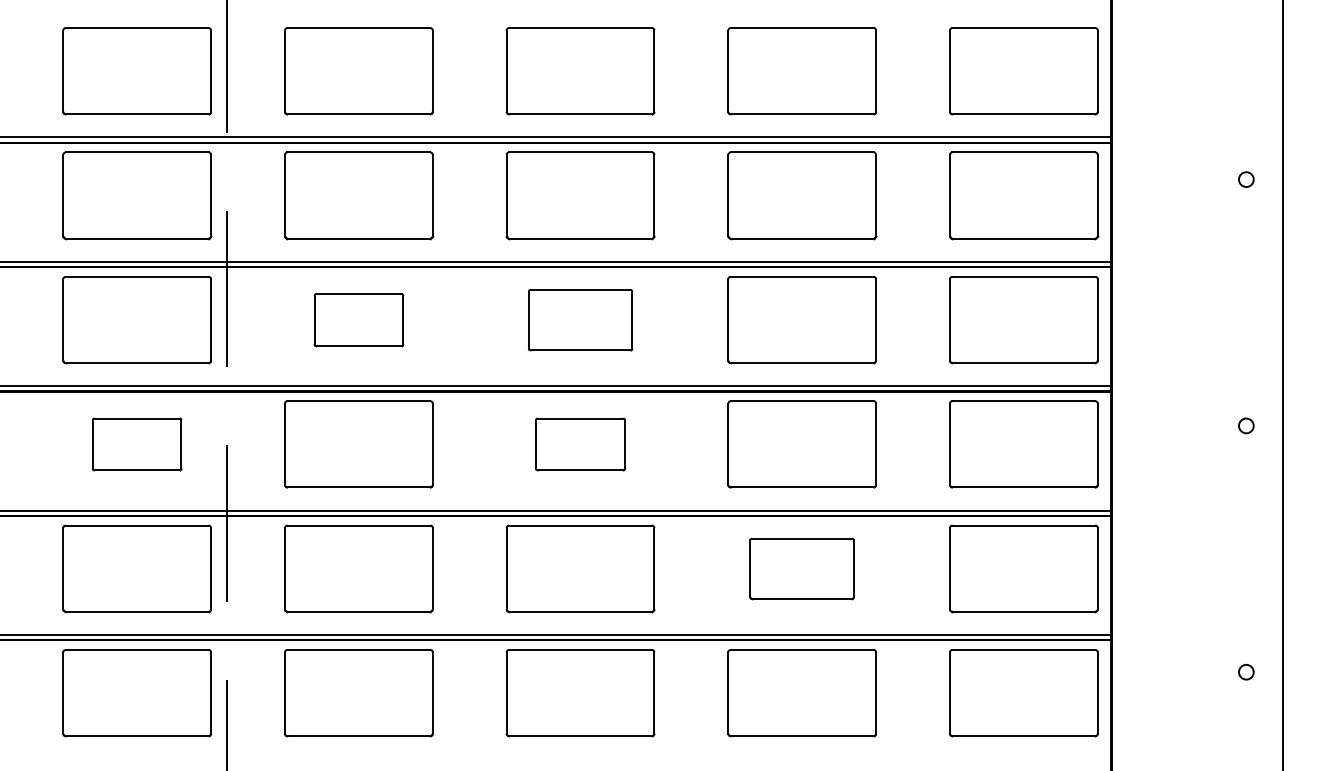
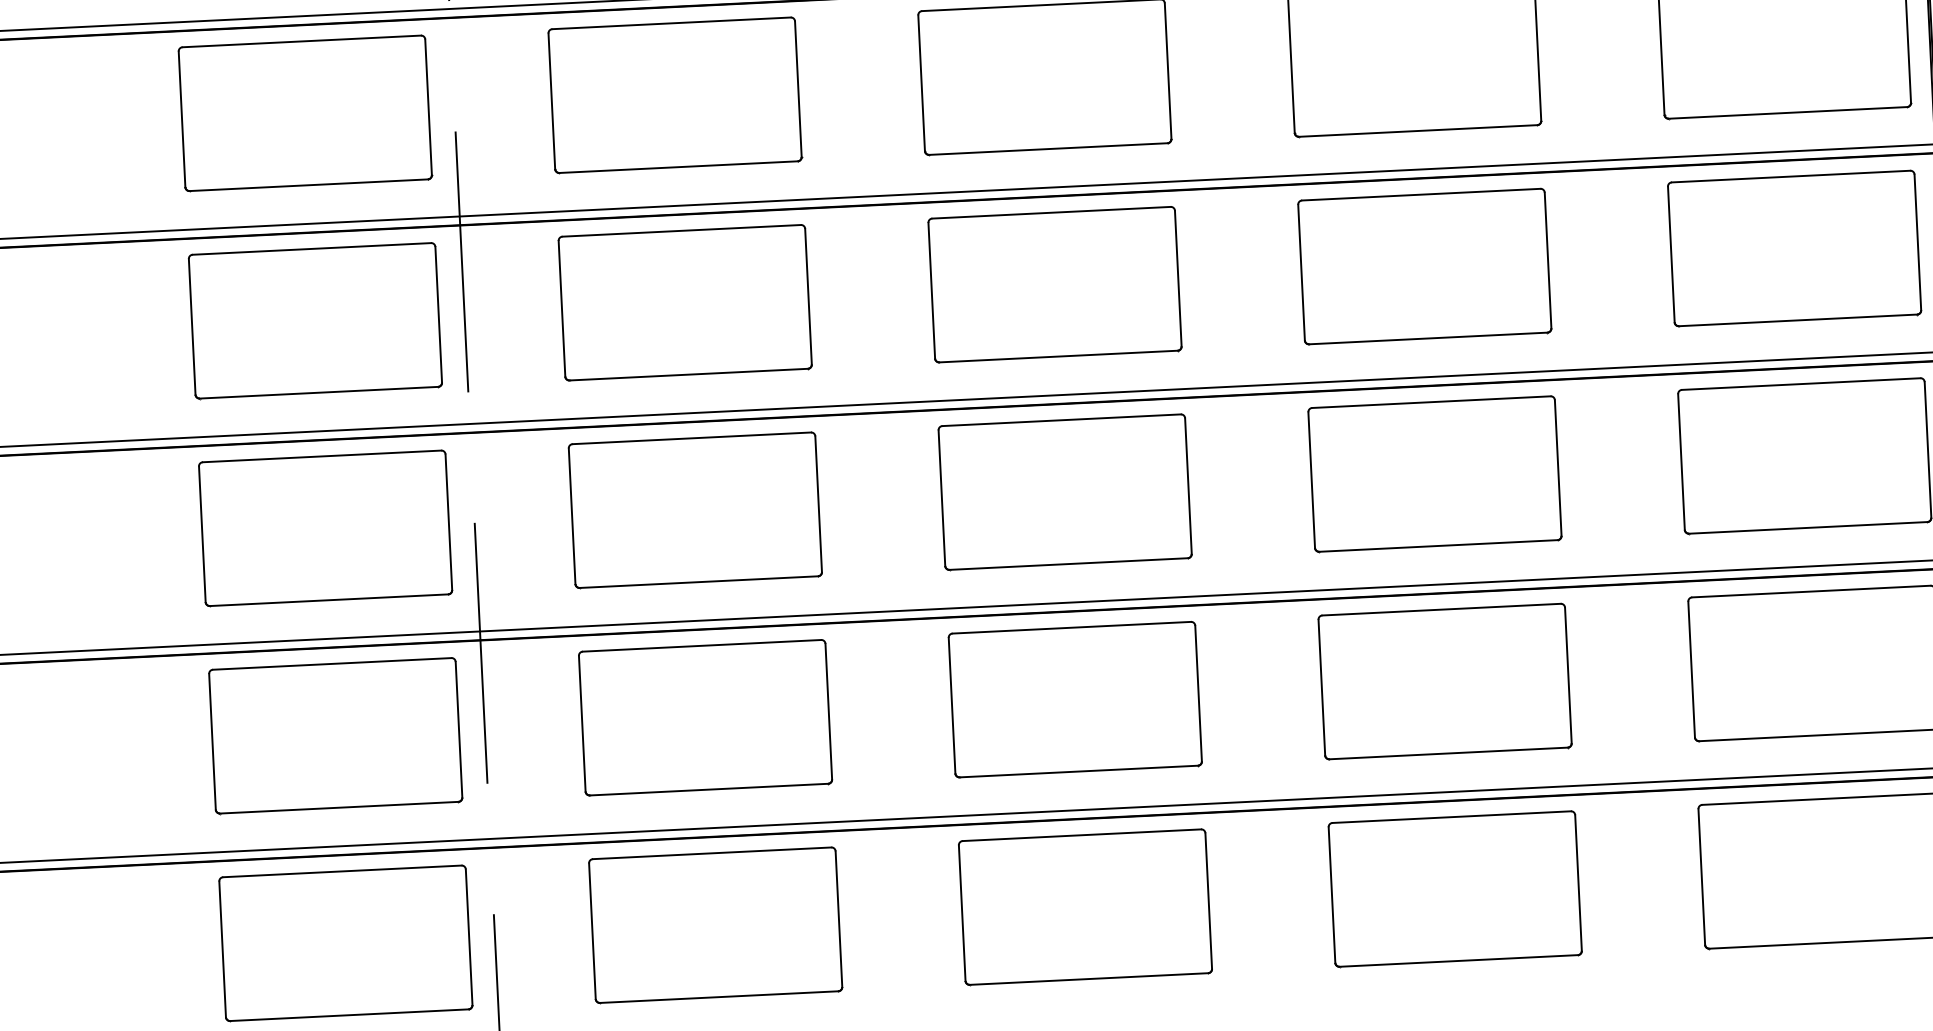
part: (358, 320) -> (684, 303), size x1.67
part: (580, 320) -> (1054, 285), size x1.43
part: (136, 444) -> (324, 528), size x1.67
part: (580, 444) -> (1065, 492), size x1.67
part: (801, 568) -> (1443, 681), size x1.43

